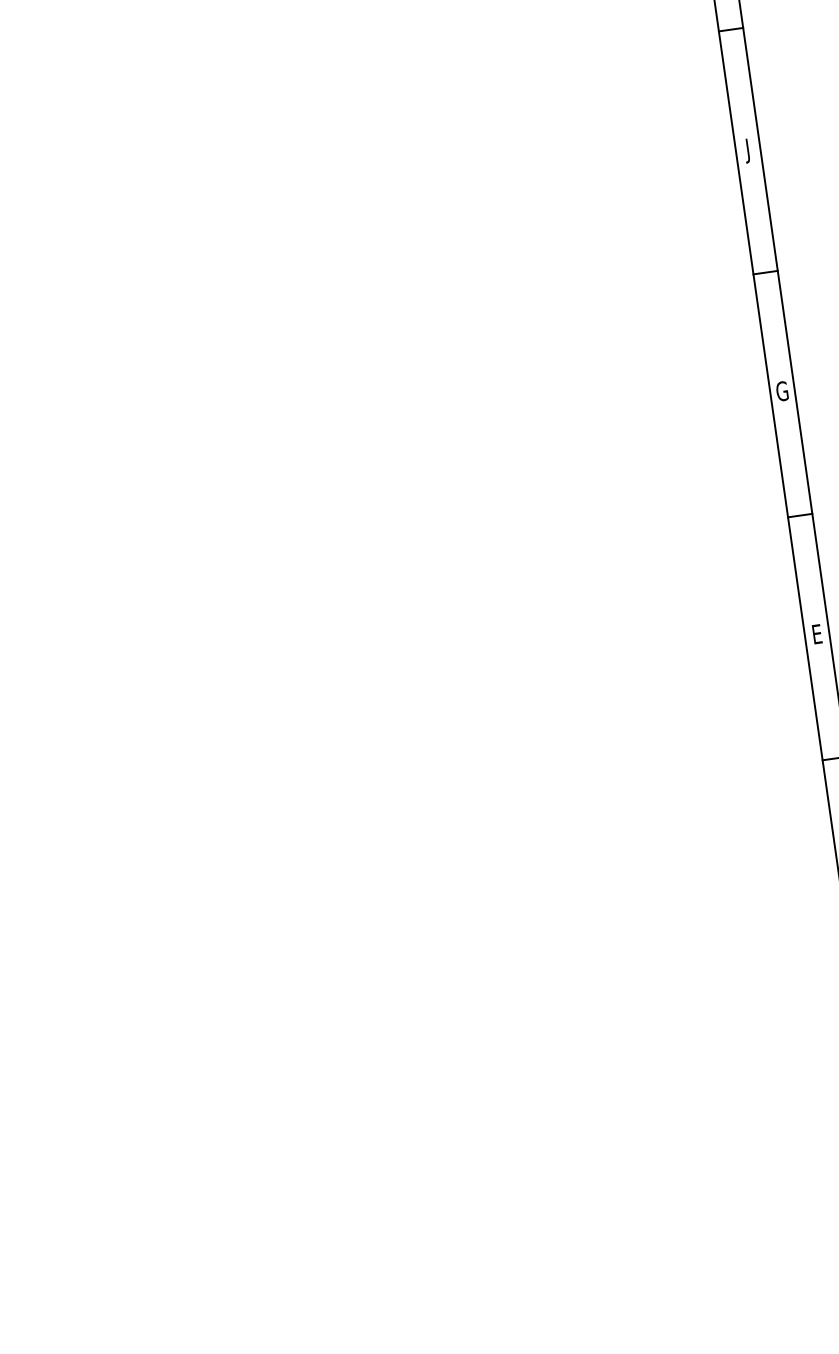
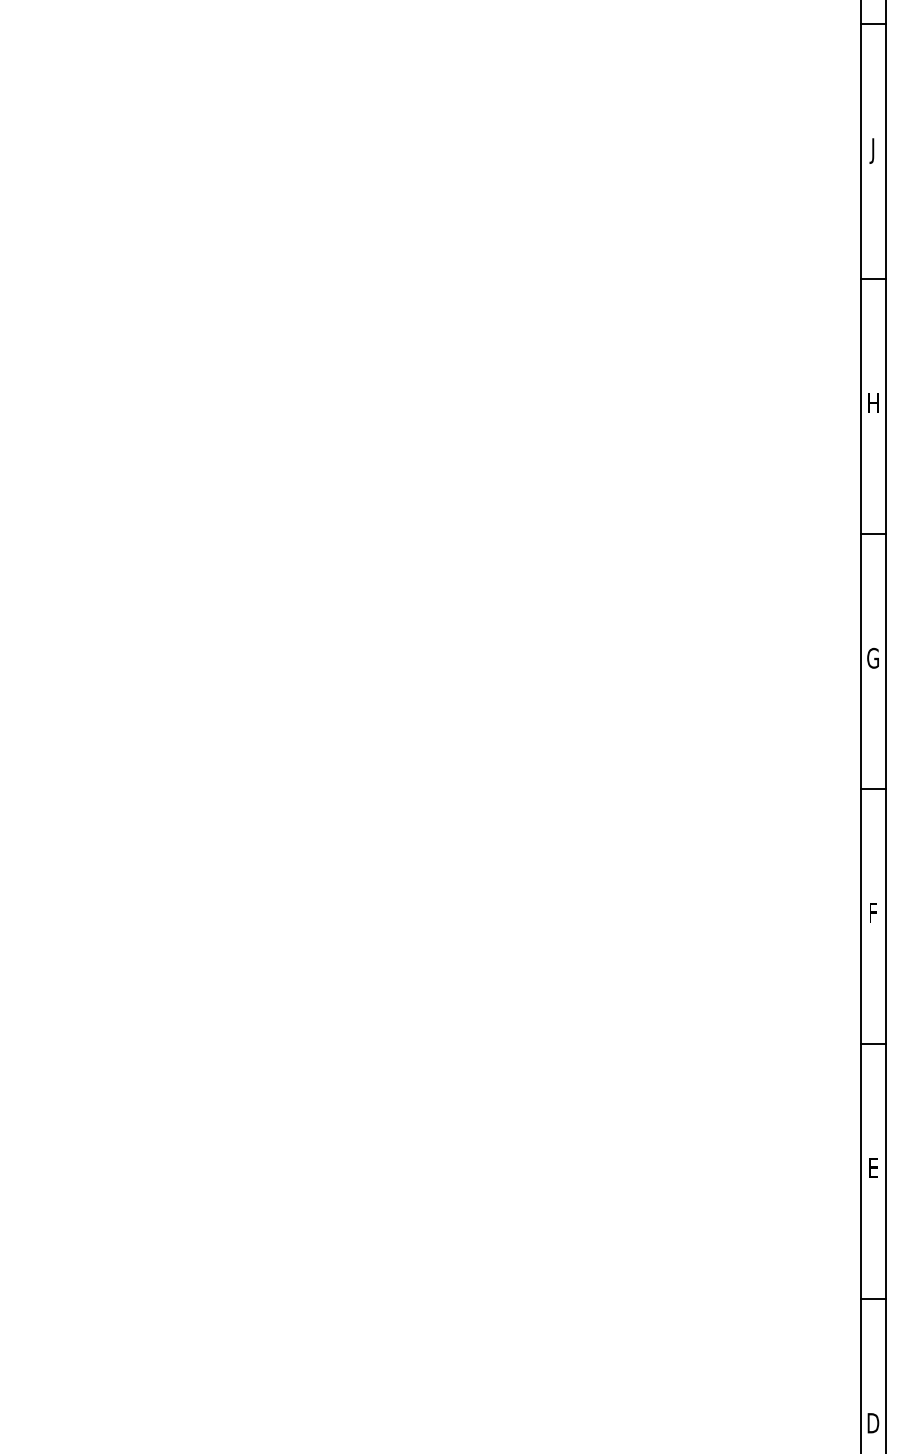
text: (781, 391) -> (872, 403), G -> H
text: (816, 633) -> (872, 657), E -> G

